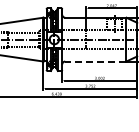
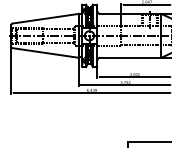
line: (95, 61) -> (130, 57), dashed -> solid

